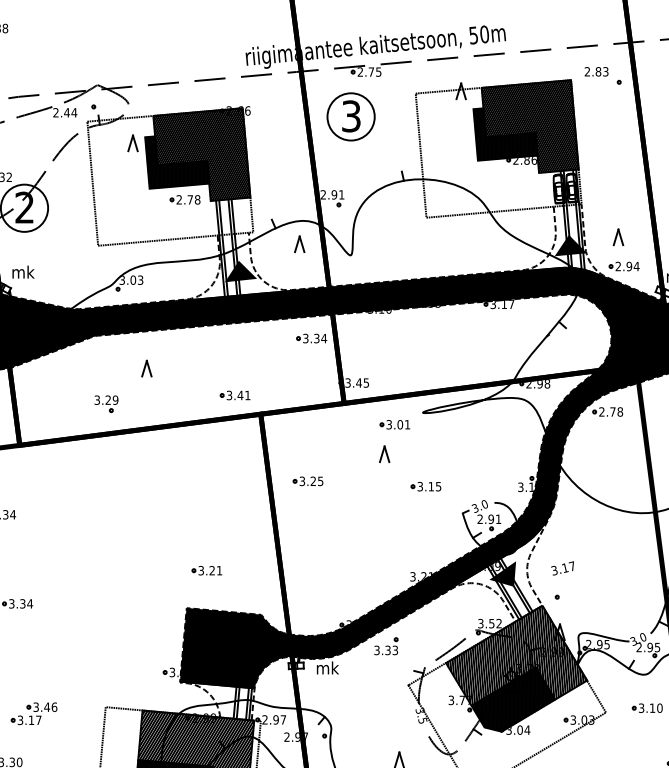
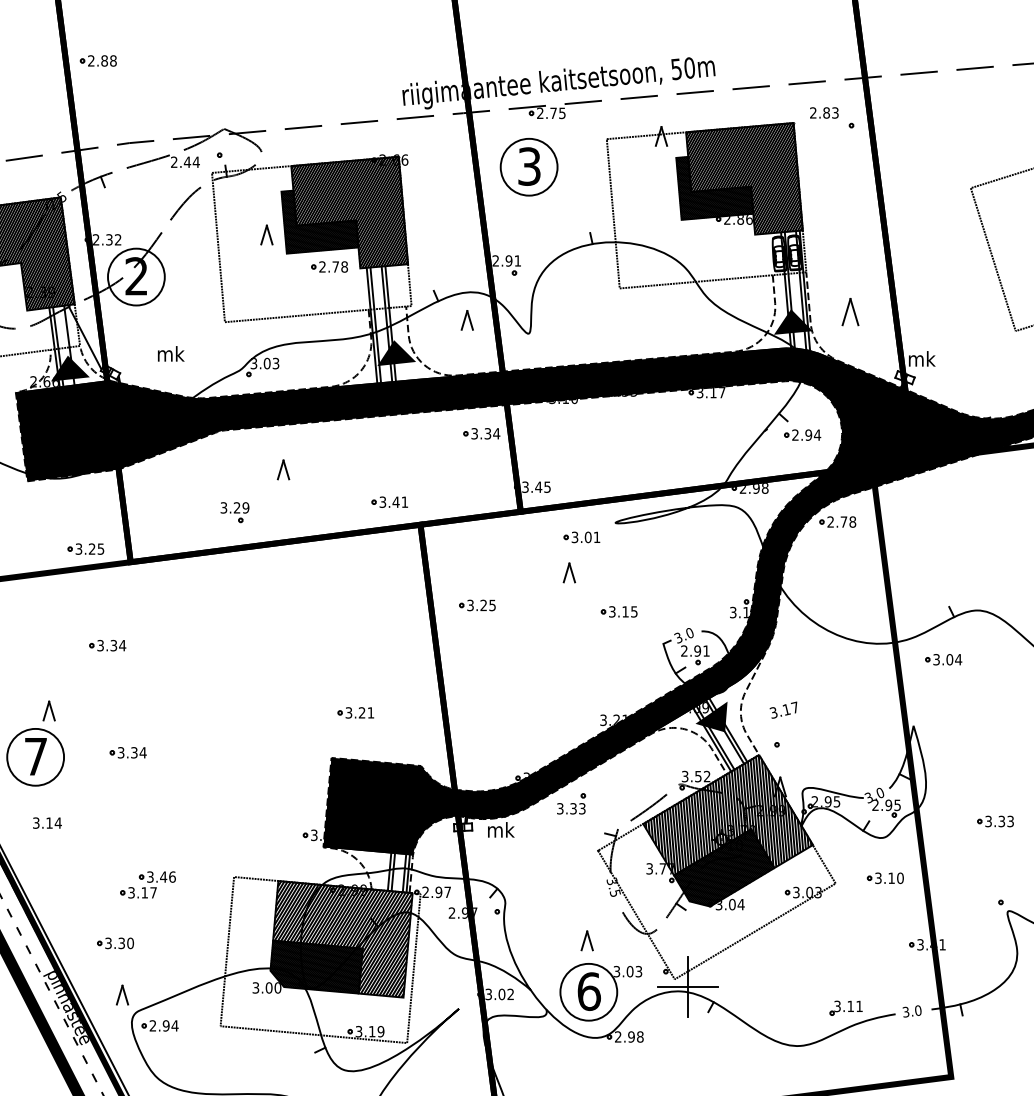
part: (132, 142) -> (266, 234), moved
part: (618, 236) -> (850, 311), size x1.4
part: (624, 265) -> (802, 434), moved
text: (23, 271) -> (171, 353), moved

